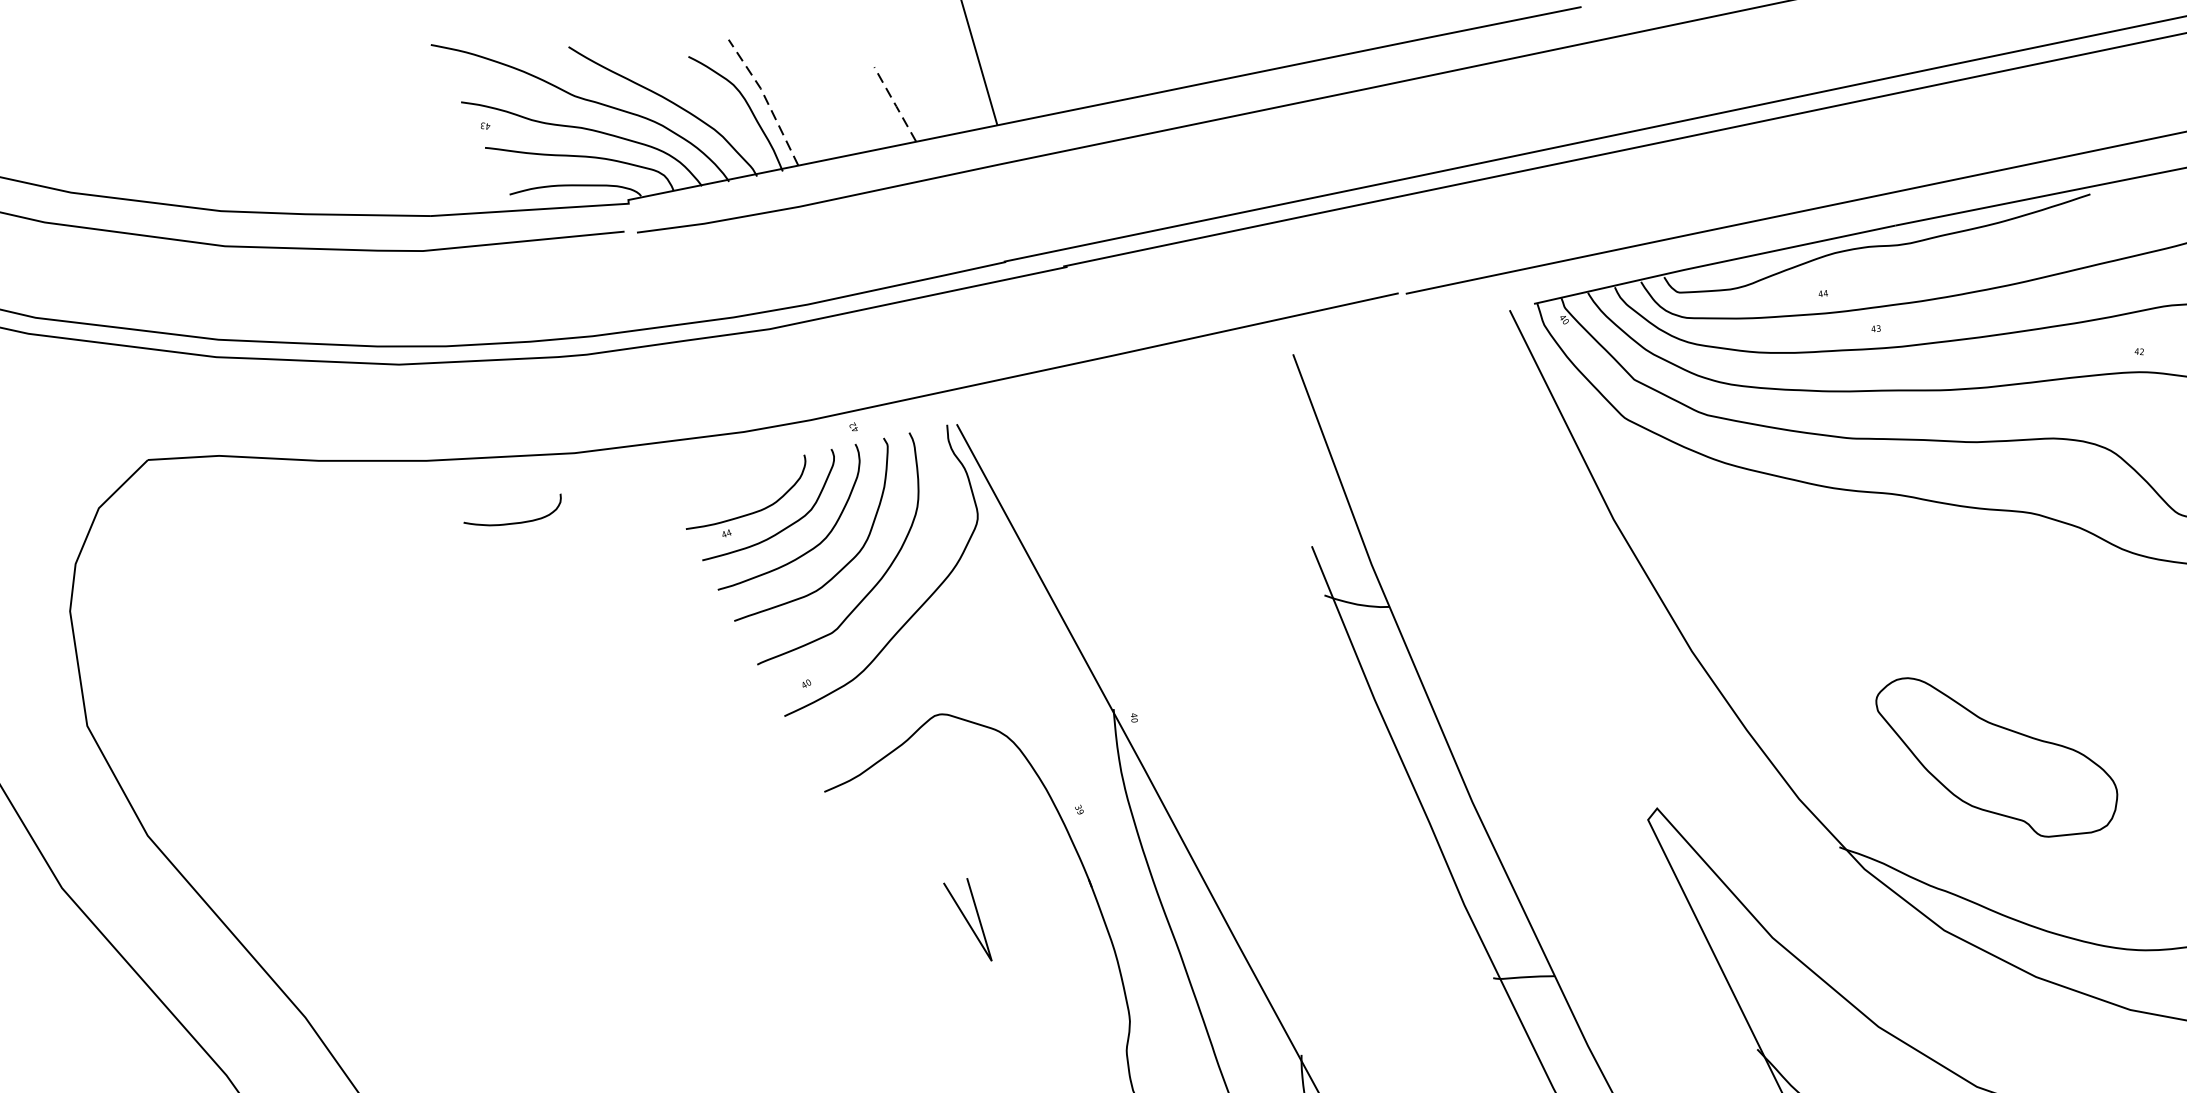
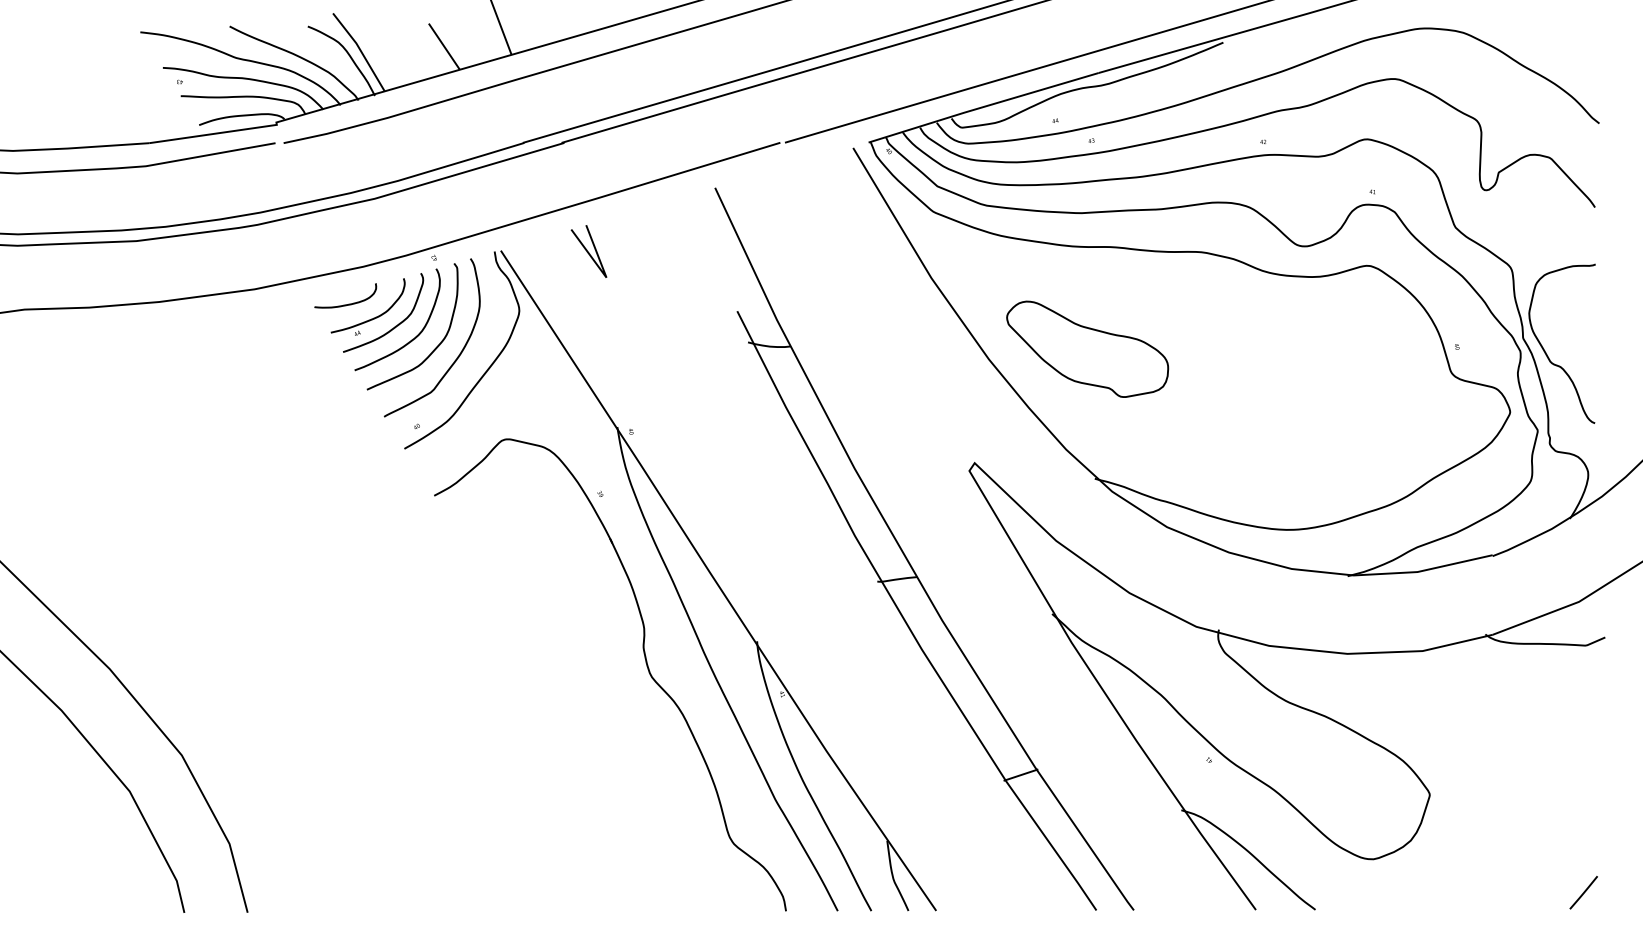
line: (766, 100) -> (360, 50), dashed -> solid
line: (895, 105) -> (444, 47), dashed -> solid
curve: (516, 521) -> (348, 303), moved
part: (1995, 757) -> (1087, 348), moved
line: (967, 918) -> (588, 251), moved

